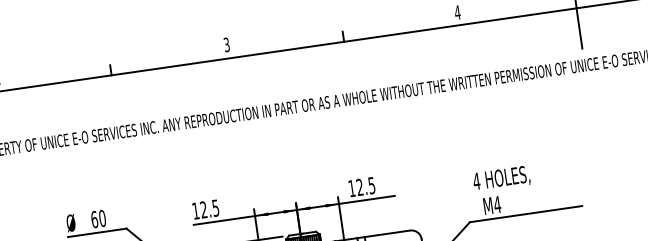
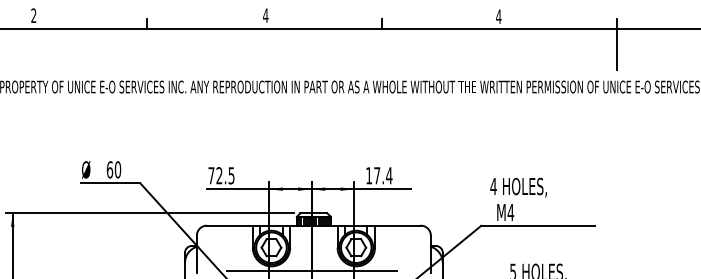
text: (226, 44) -> (265, 15), 3 -> 4
text: (366, 186) -> (383, 175), 12.5 -> 17.4
text: (195, 210) -> (211, 175), 12.5 -> 72.5

